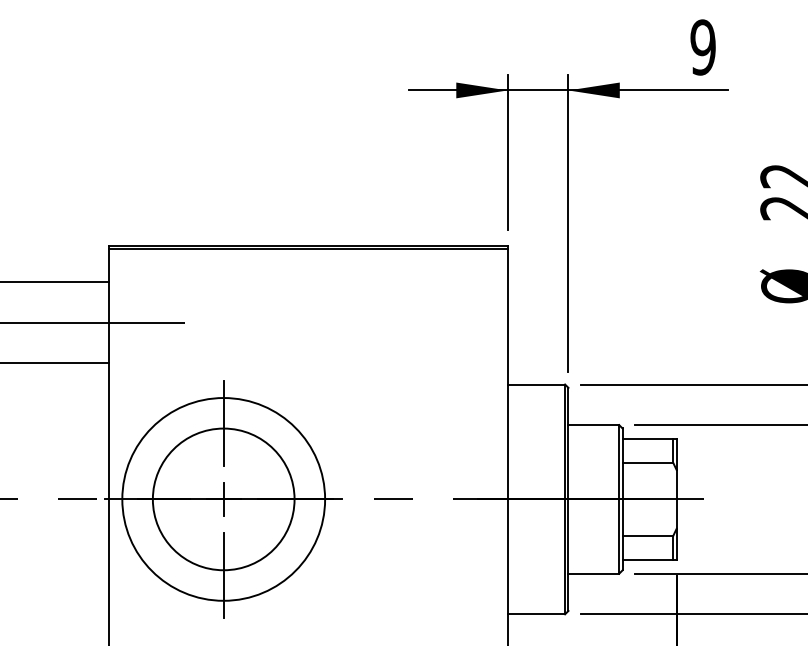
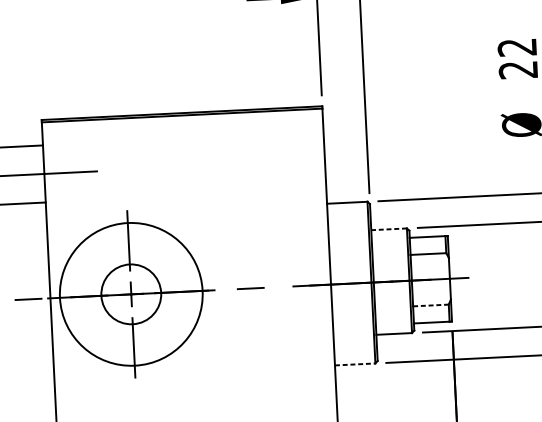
line: (593, 425) -> (388, 229), solid -> dashed
circle: (223, 499) -> (131, 294), size x0.6
line: (648, 535) -> (431, 305), solid -> dashed
line: (536, 614) -> (355, 364), solid -> dashed

